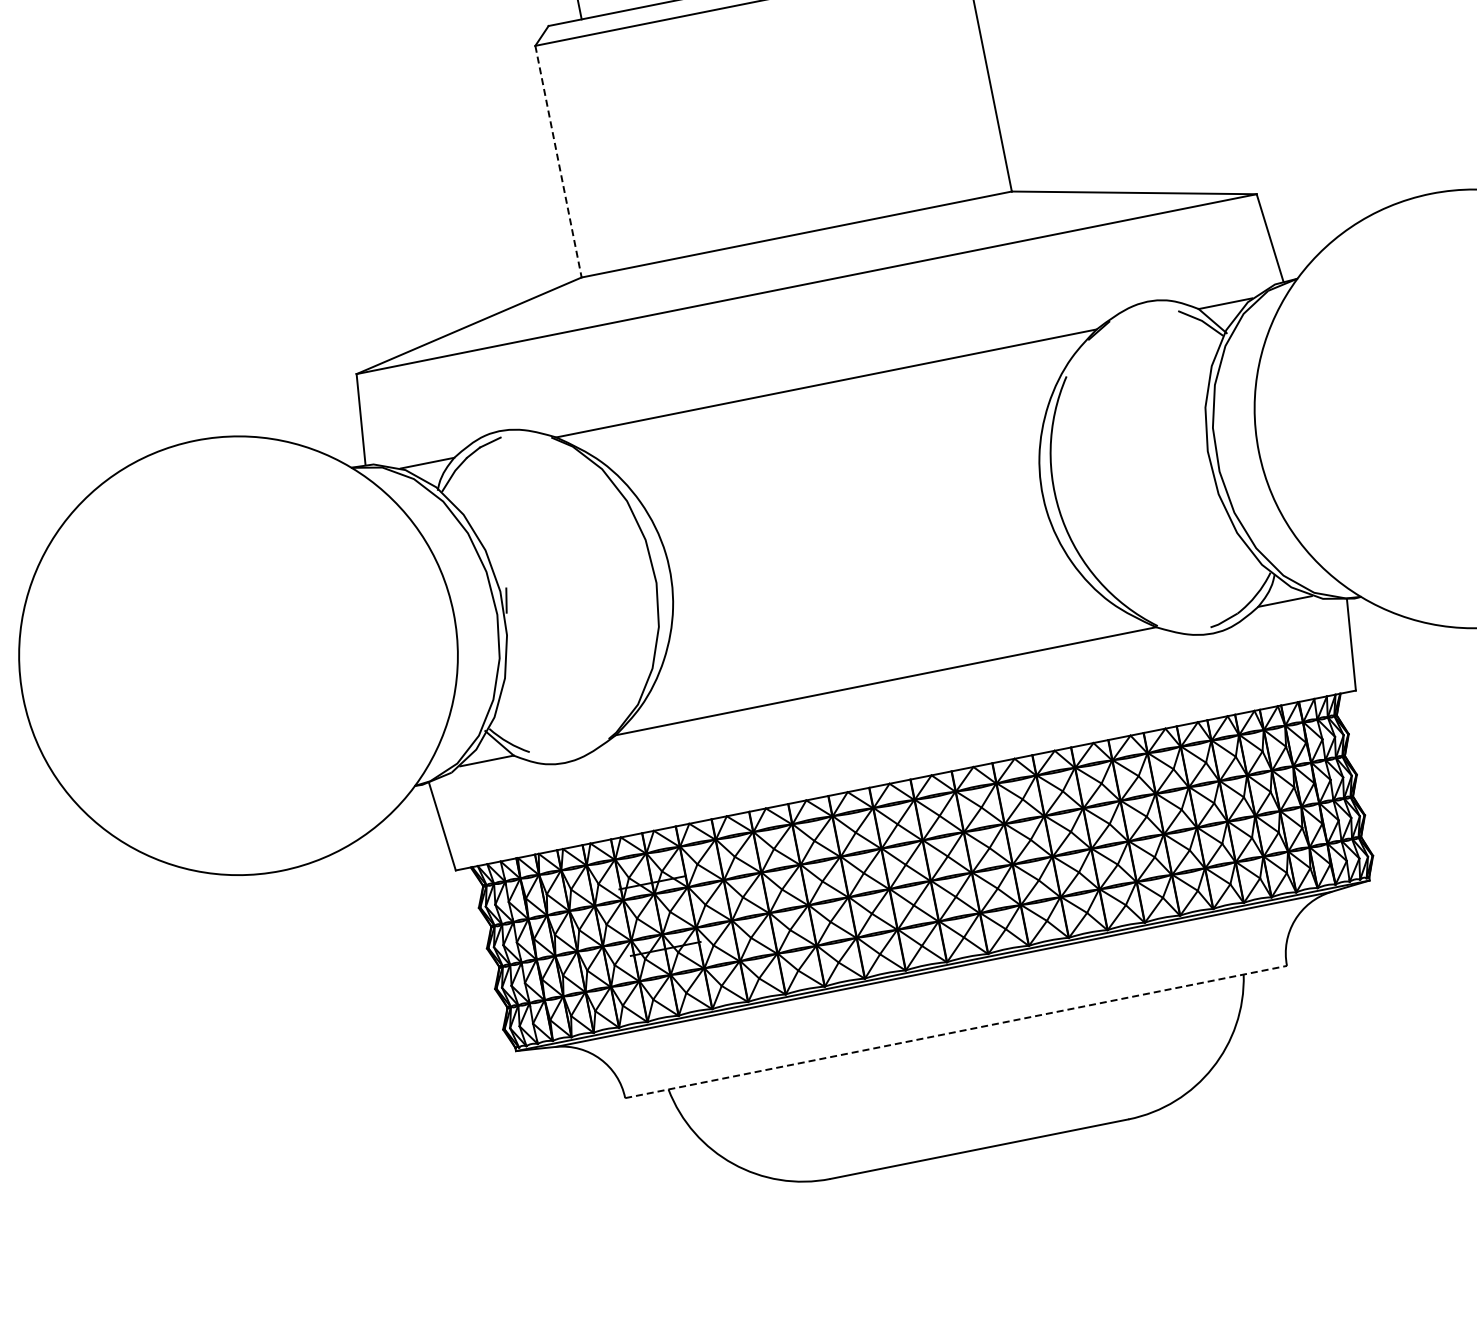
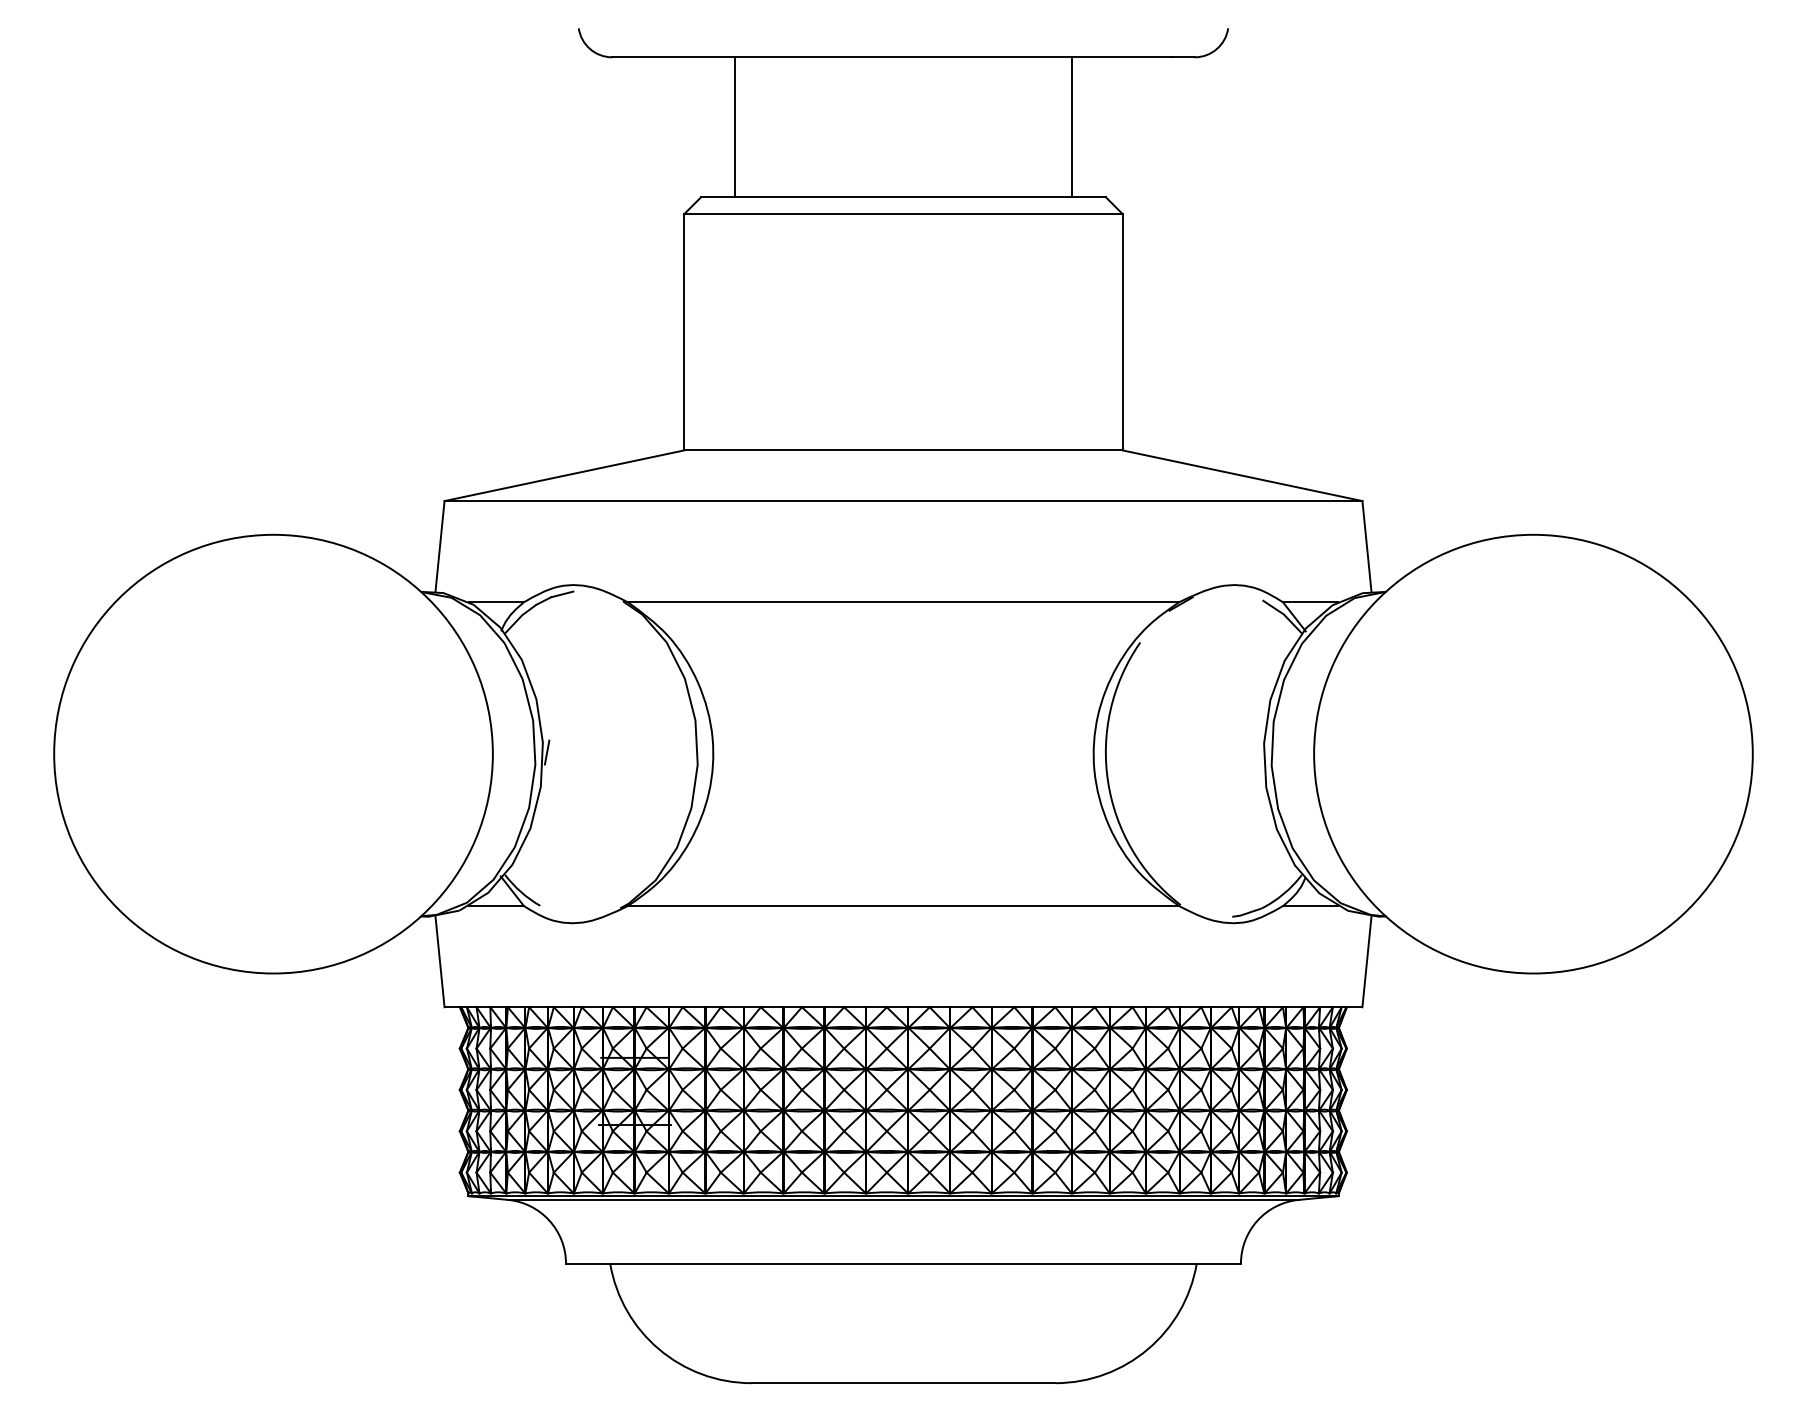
line: (558, 161) -> (684, 332), dashed -> solid
line: (956, 1031) -> (903, 1263), dashed -> solid

